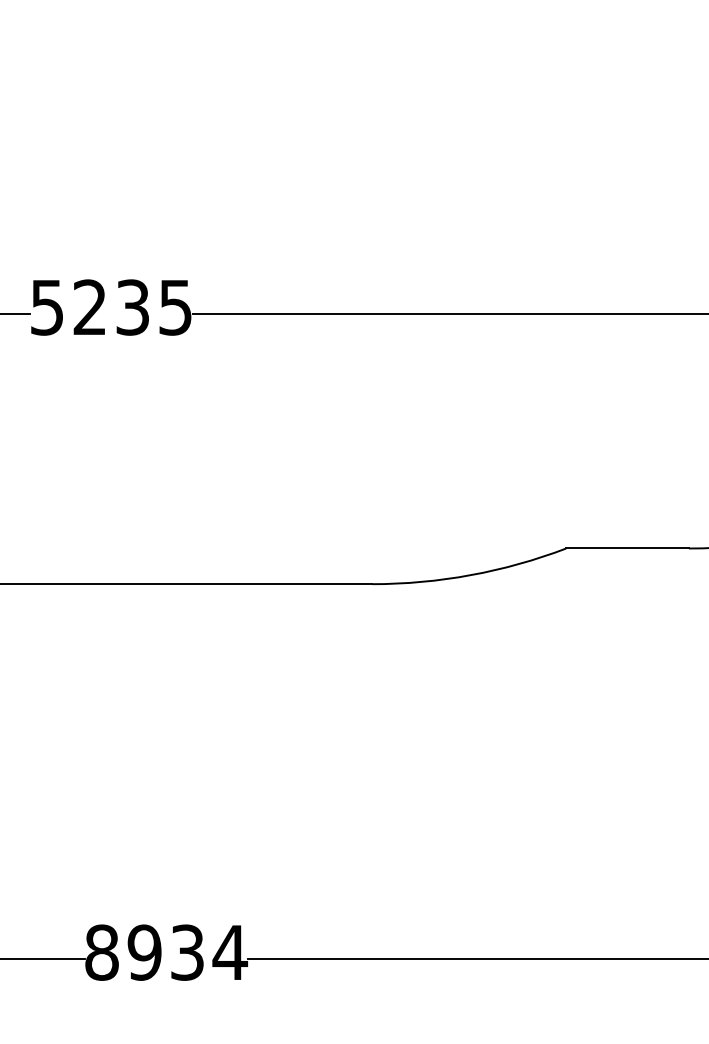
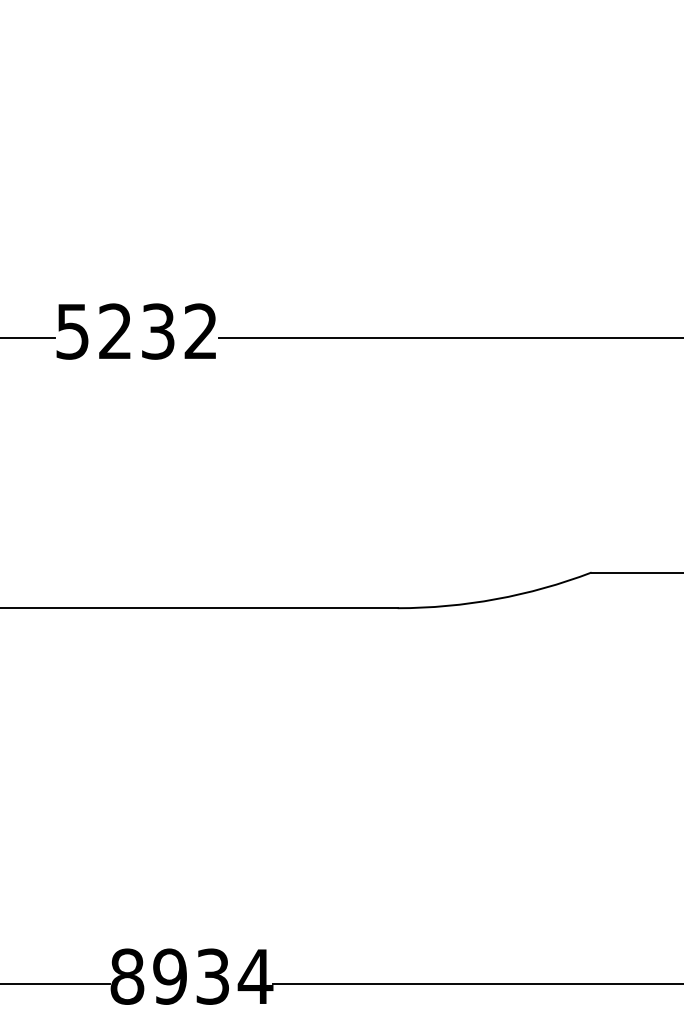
text: (175, 307) -> (200, 331), 5235 -> 5232

